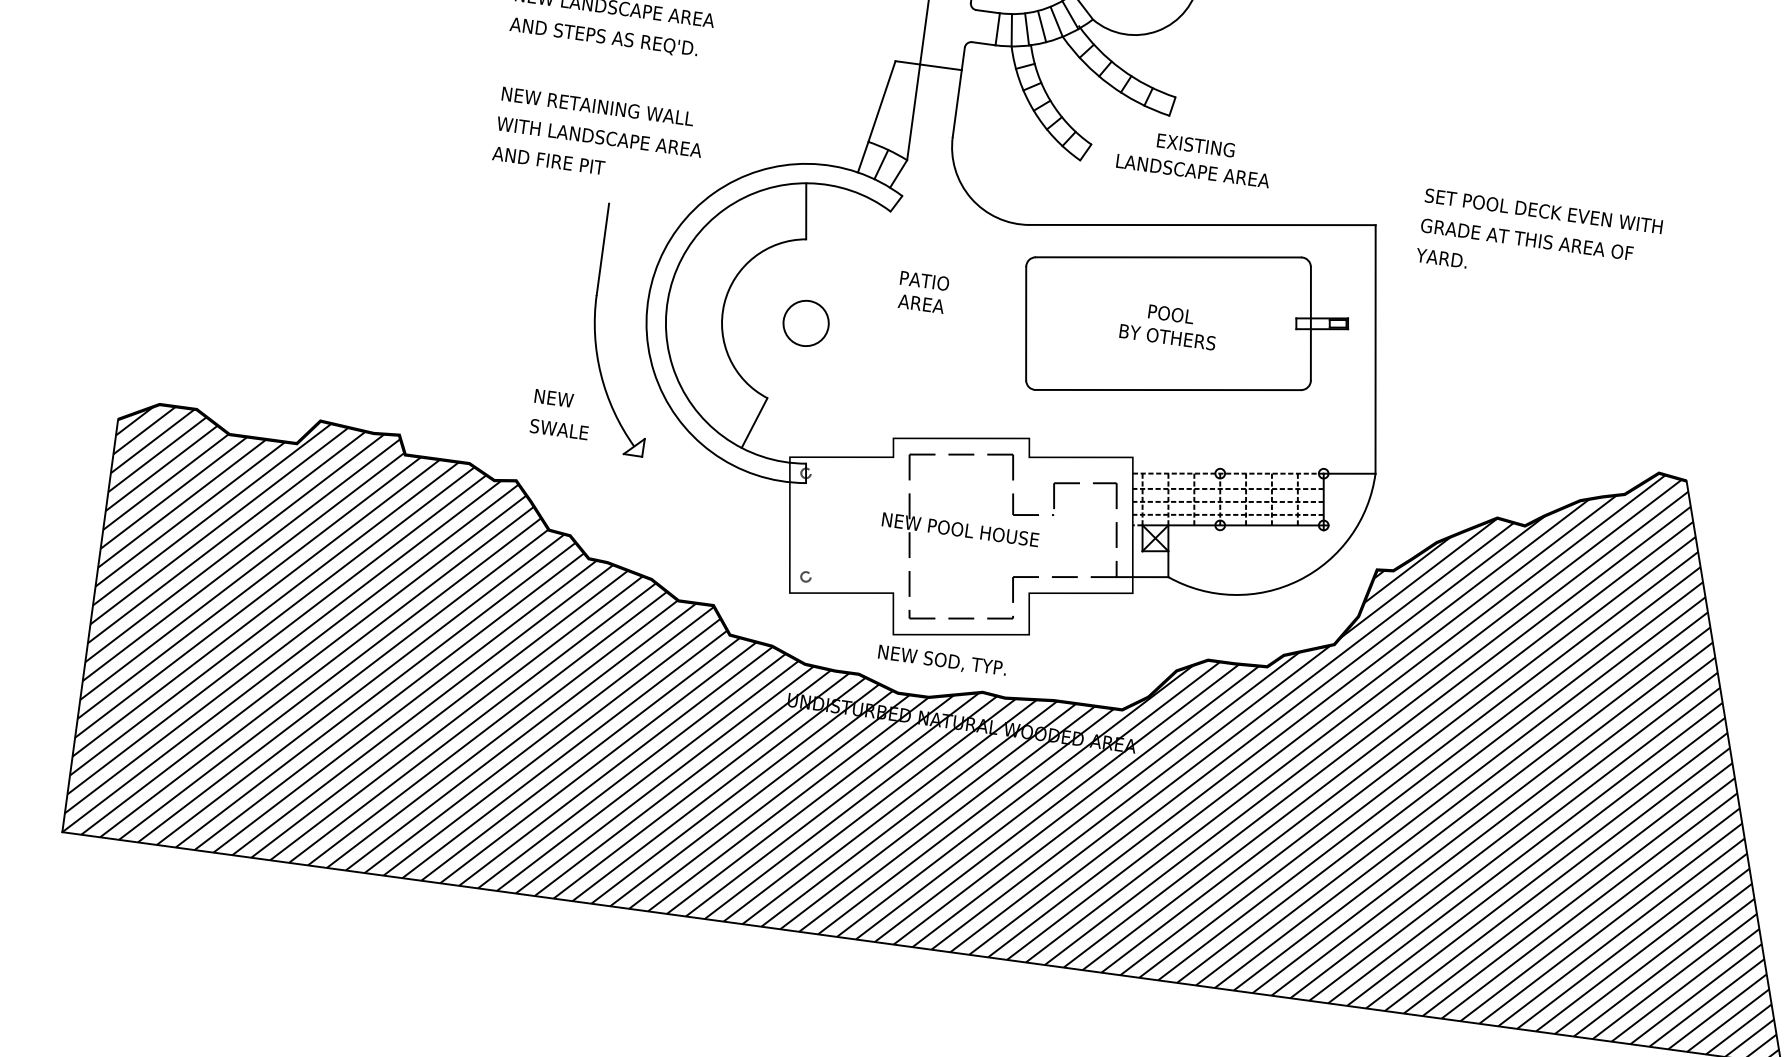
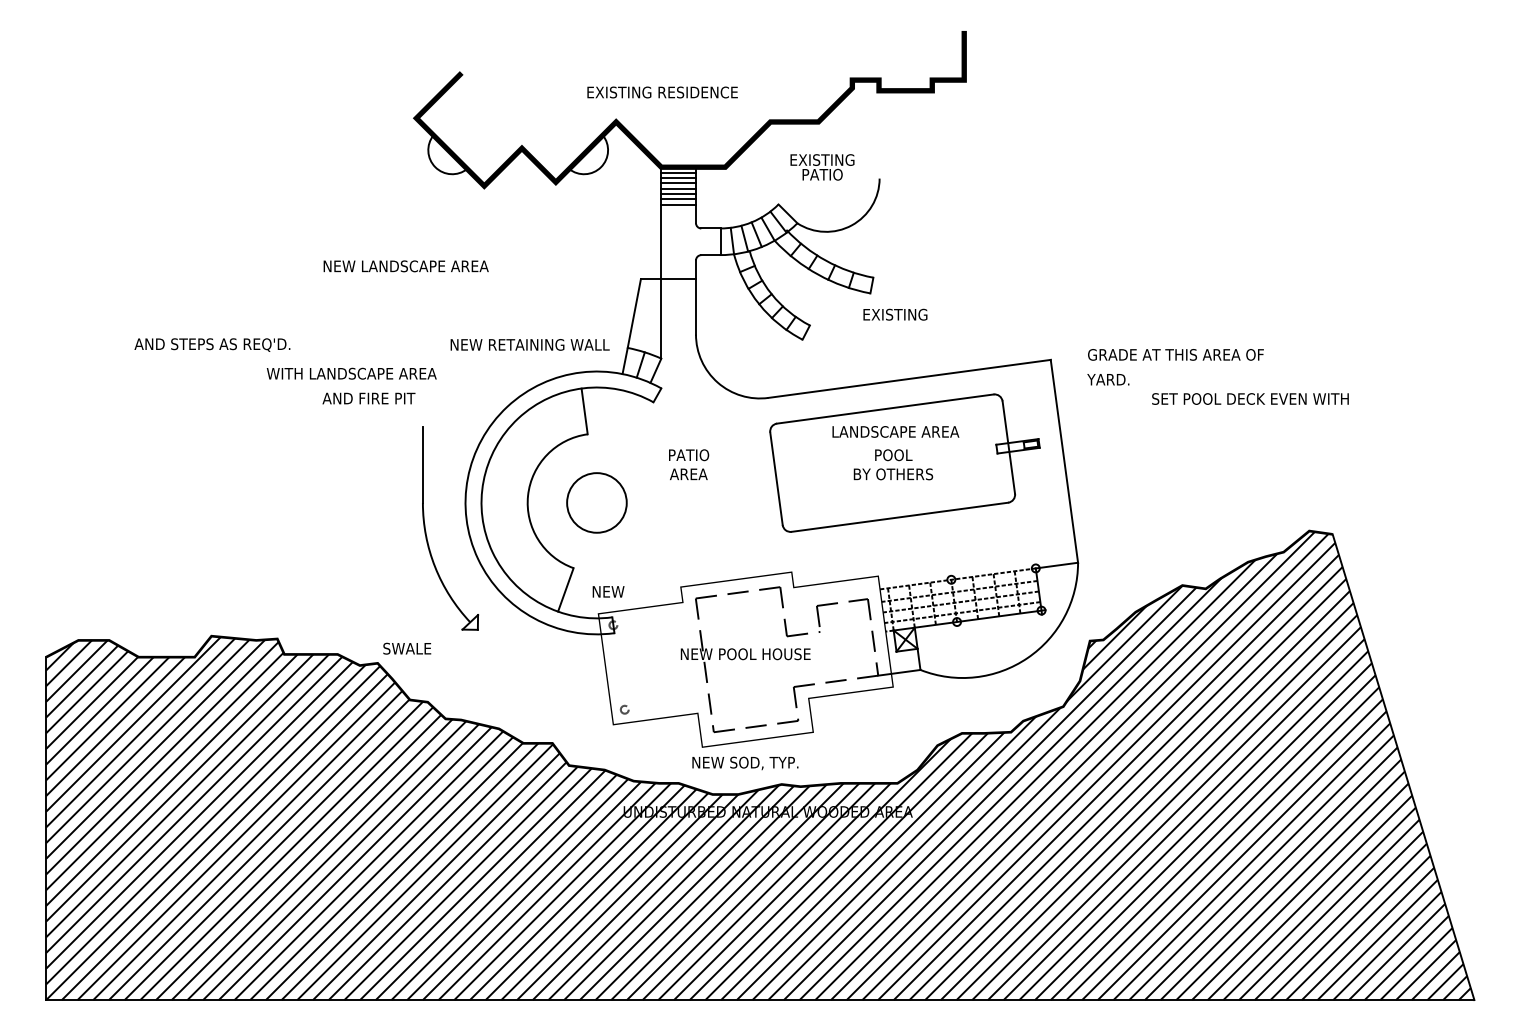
text: (604, 36) -> (212, 344), moved
text: (597, 105) -> (529, 344), moved
text: (599, 136) -> (351, 373), moved
text: (1192, 170) -> (895, 431), moved
text: (1543, 210) -> (1250, 398), moved
circle: (805, 322) -> (596, 502), size x1.6
text: (554, 397) -> (608, 591), moved
text: (559, 429) -> (407, 648), moved

